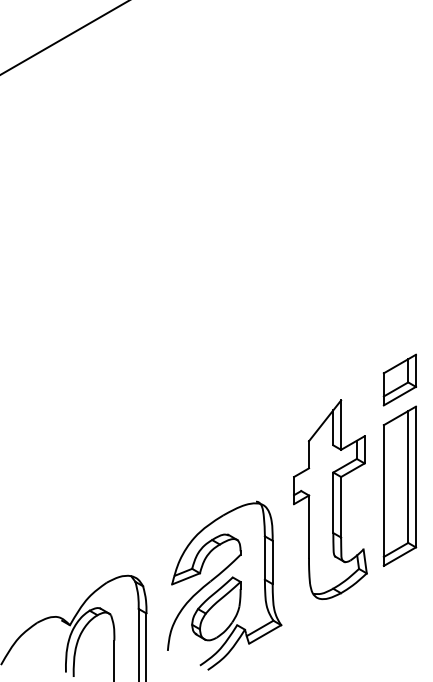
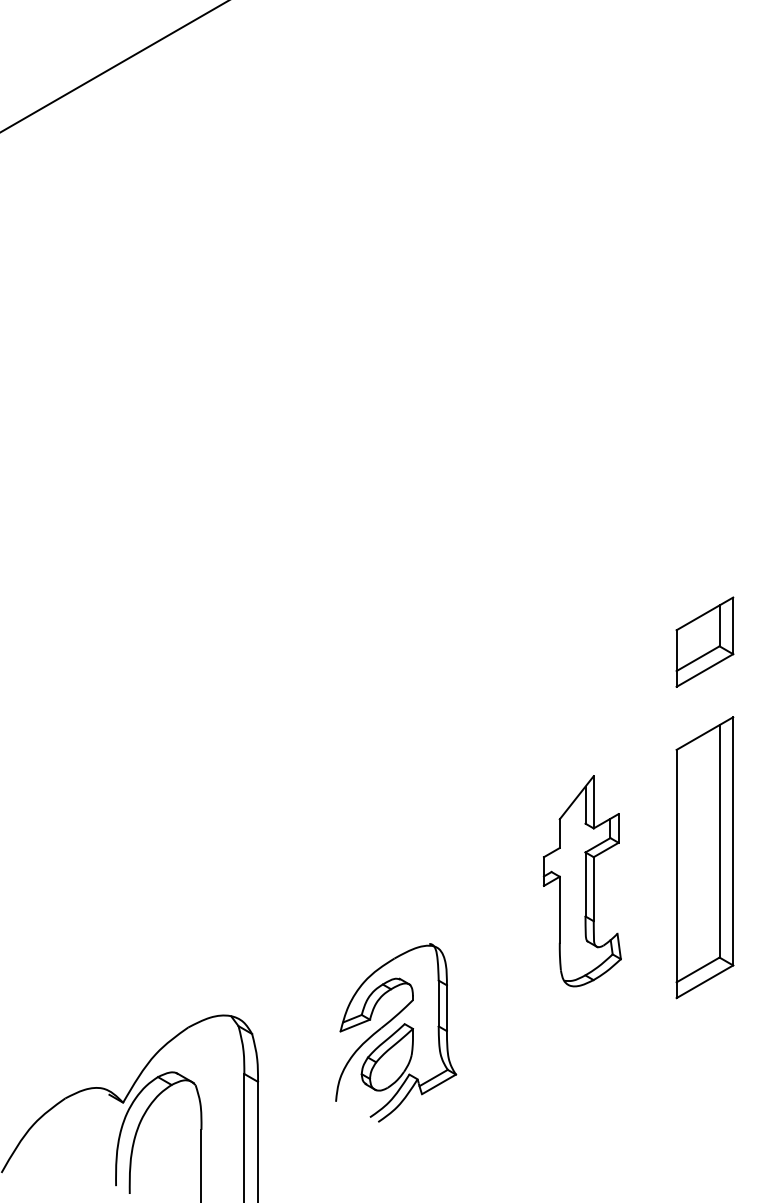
part: (399, 379) -> (704, 641), moved
part: (330, 499) -> (582, 880), size x0.6
part: (224, 585) -> (395, 1032), size x0.6

